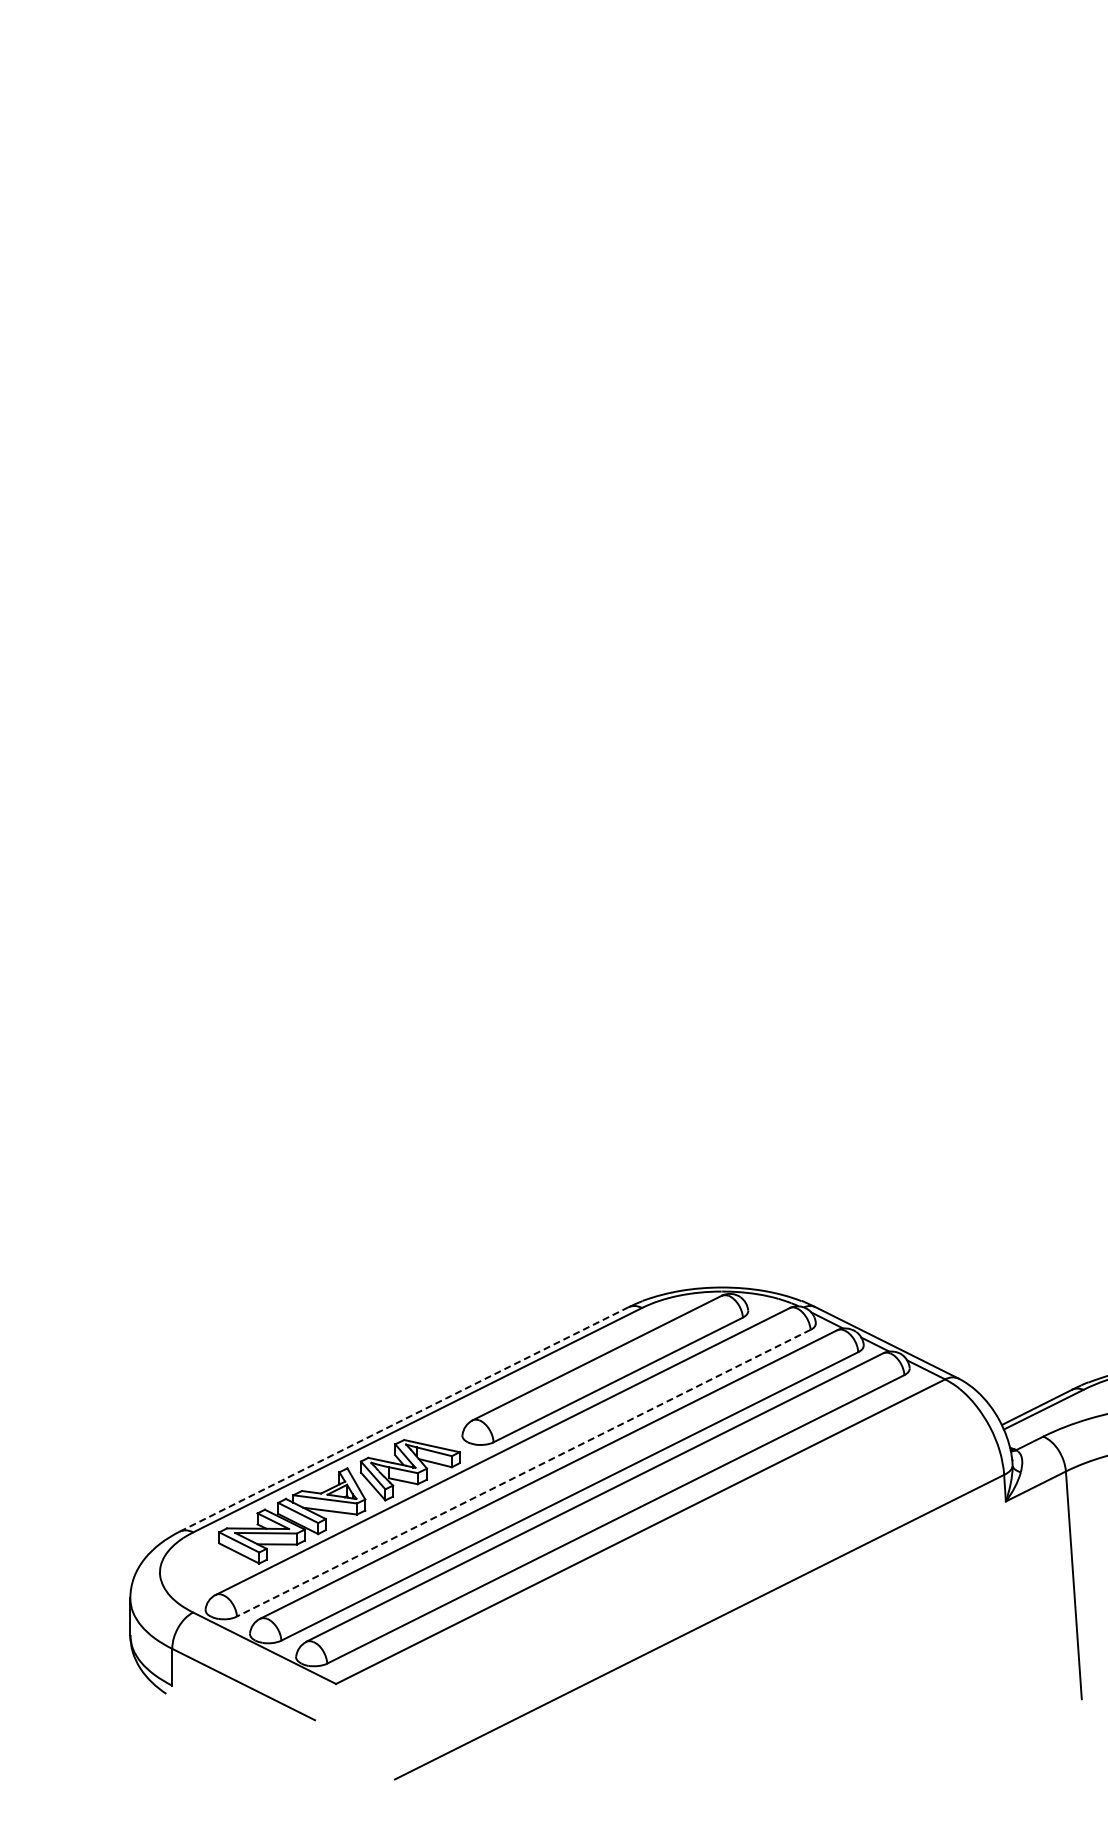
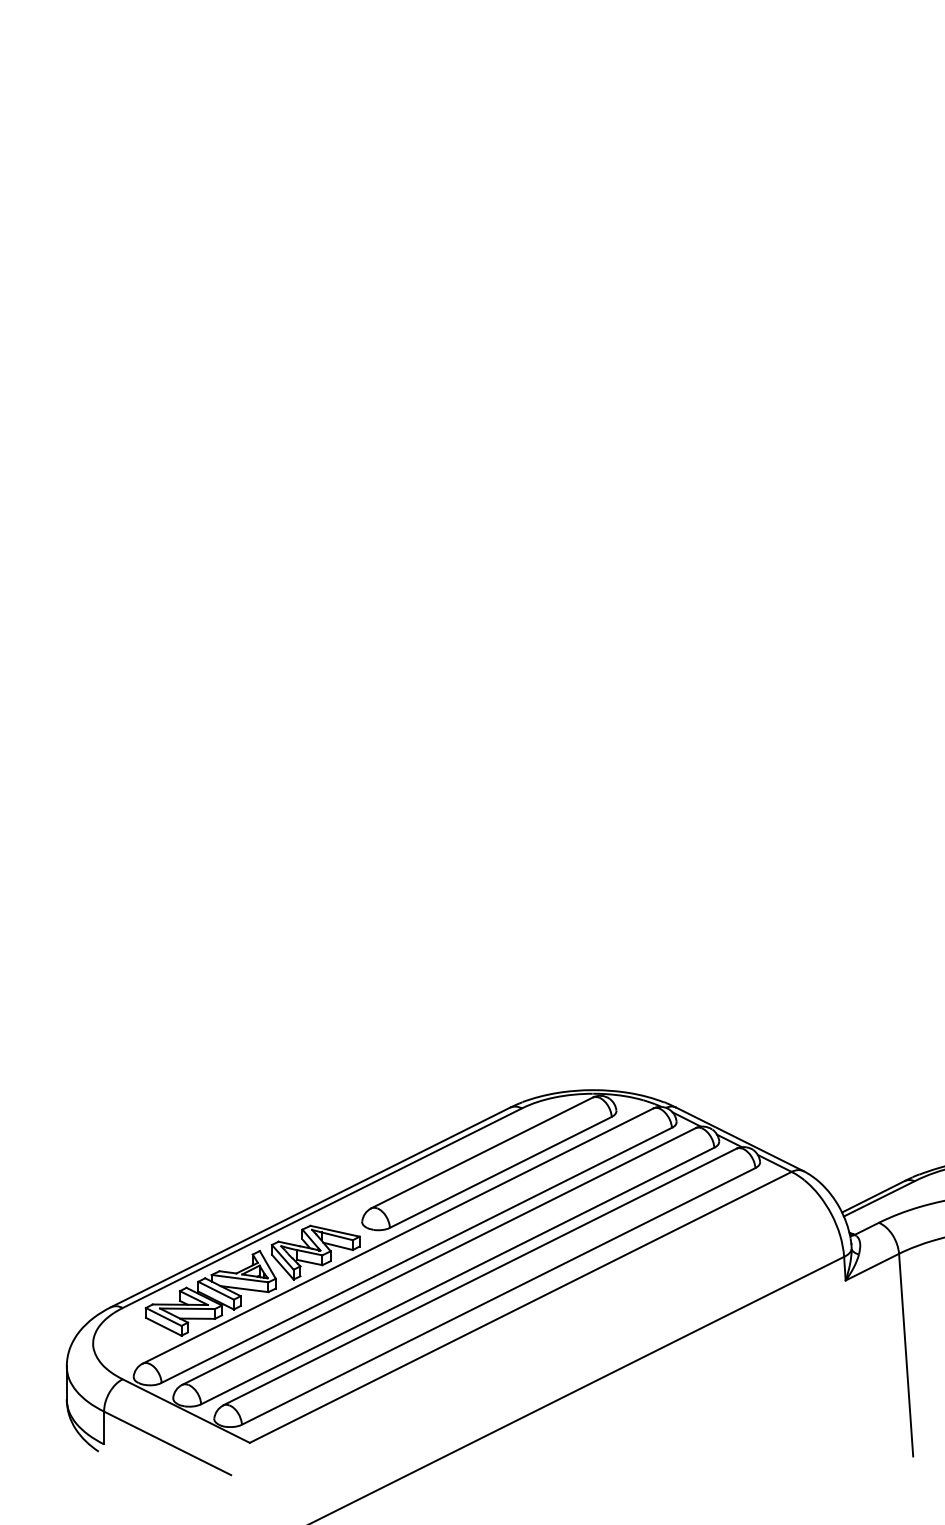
line: (404, 1419) -> (310, 1207), dashed -> solid
line: (523, 1473) -> (416, 1255), dashed -> solid

